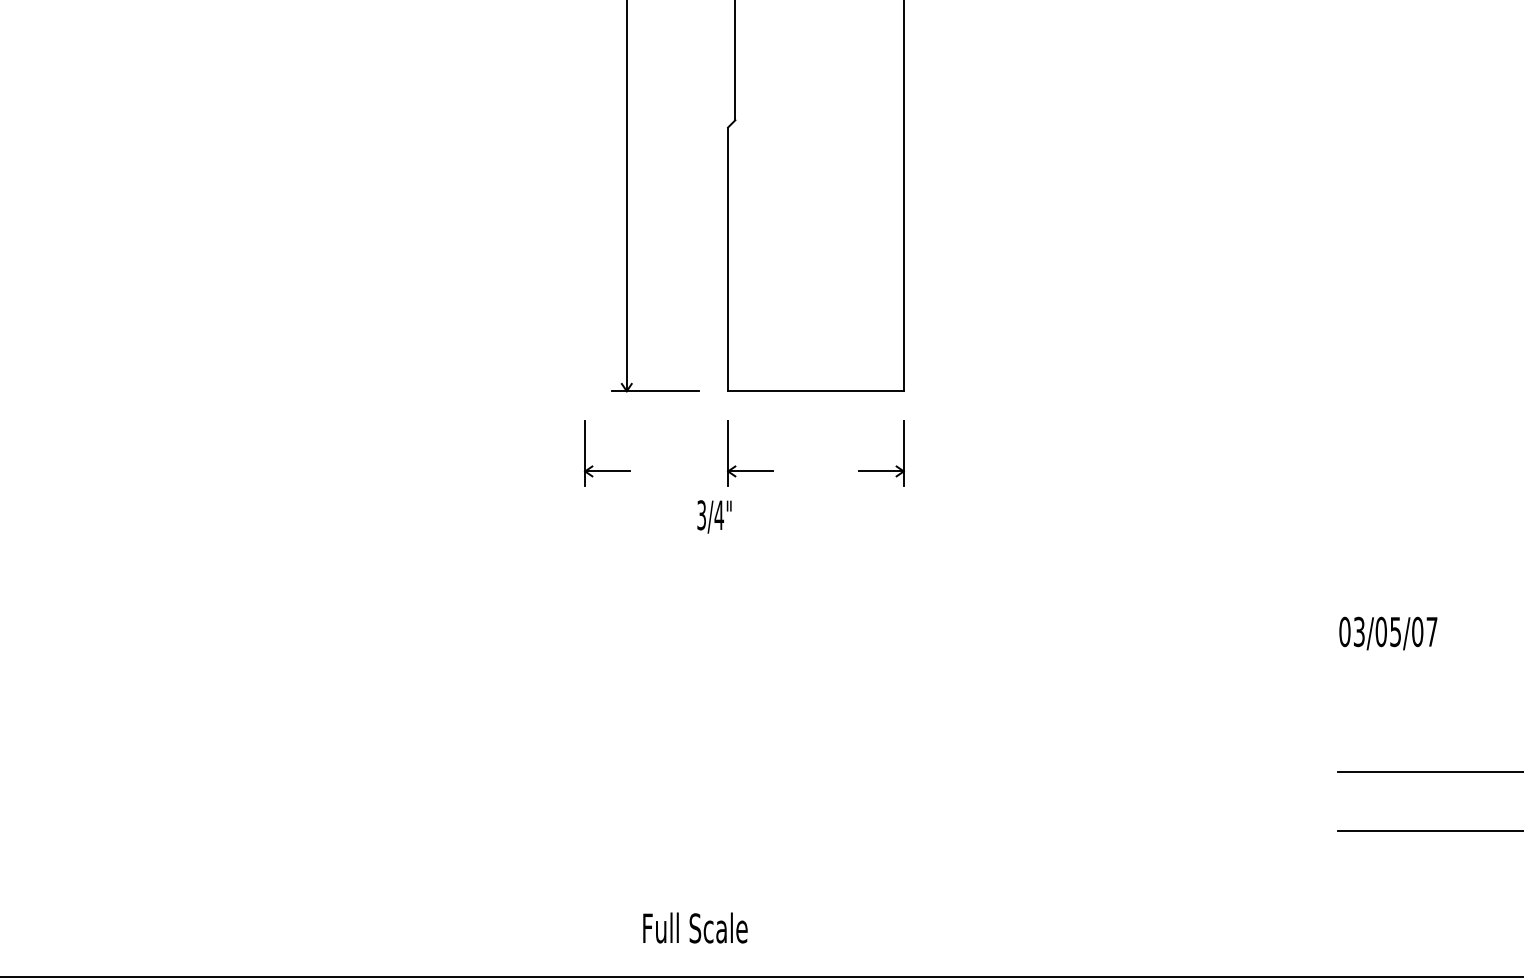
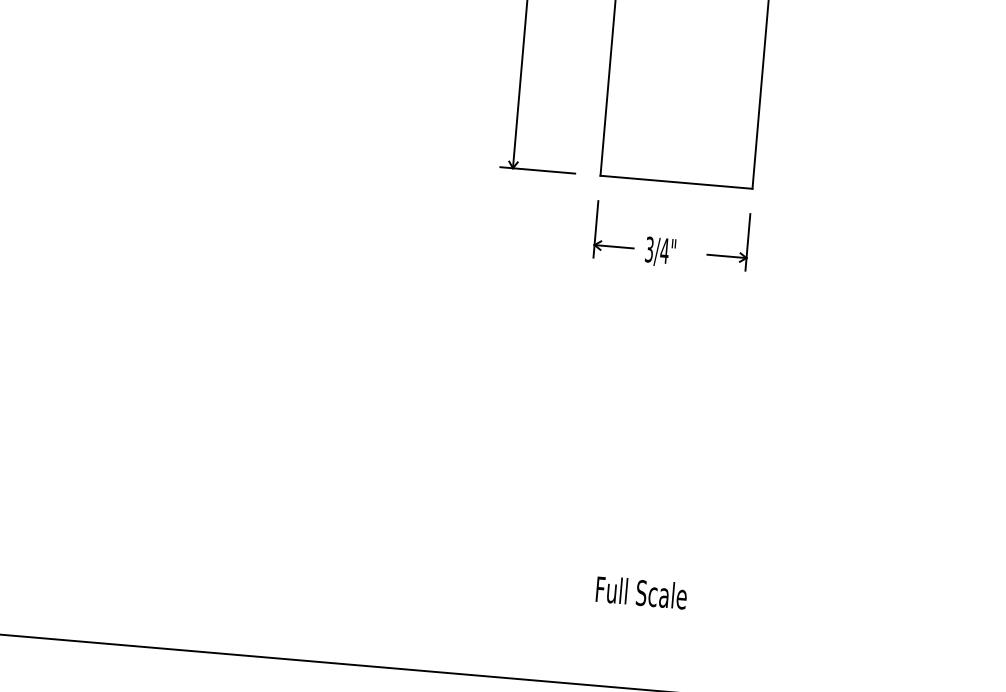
part: (606, 470) -> (489, 235), removed
text: (714, 516) -> (660, 251), moved
text: (695, 927) -> (641, 592), moved

